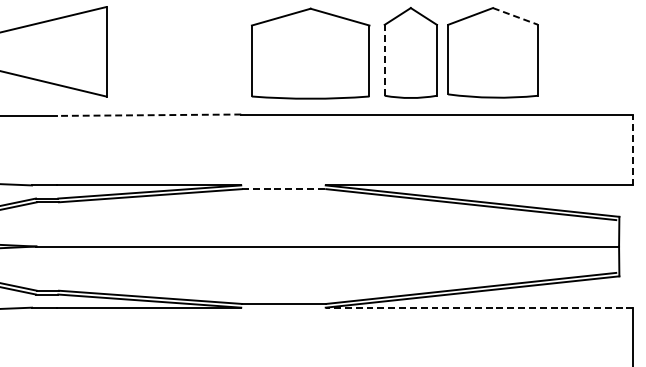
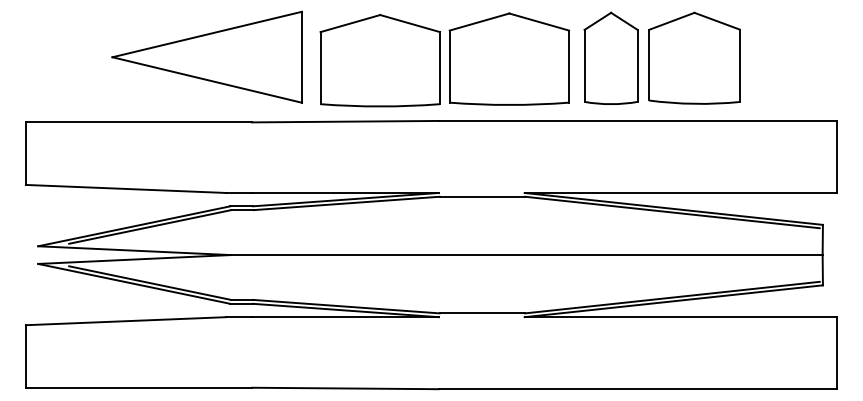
line: (515, 16) -> (717, 21), dashed -> solid
part: (182, 54) -> (379, 60), added
line: (384, 59) -> (584, 65), dashed -> solid
line: (148, 115) -> (344, 121), dashed -> solid
line: (633, 149) -> (837, 156), dashed -> solid
line: (284, 188) -> (482, 196), dashed -> solid
line: (479, 308) -> (680, 317), dashed -> solid

